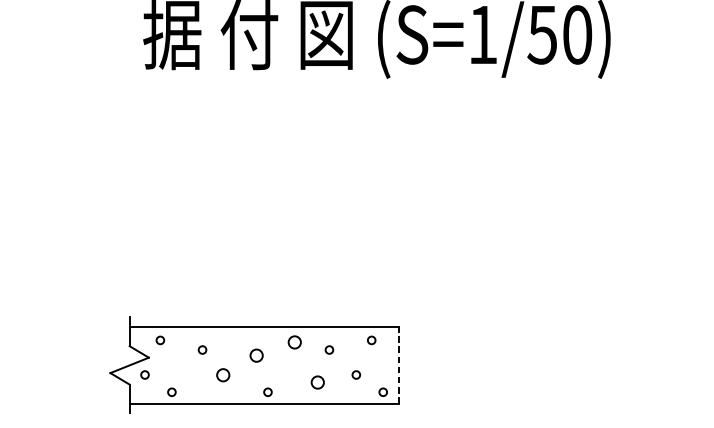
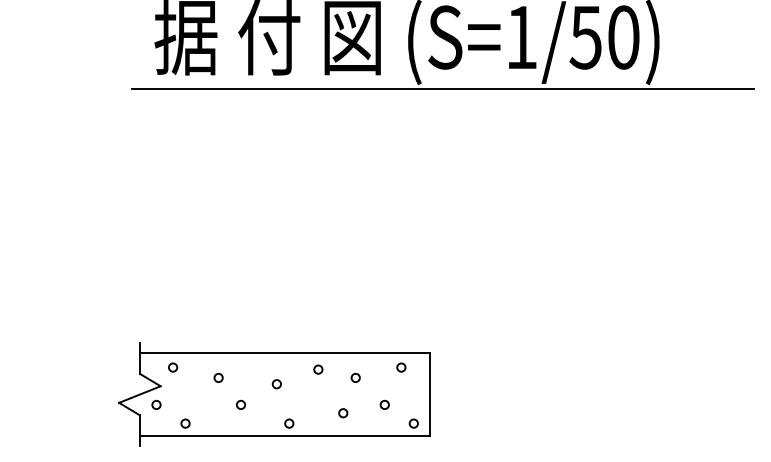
line: (409, 83) -> (442, 89), added
circle: (294, 342) -> (318, 369), size x0.62
circle: (256, 356) -> (276, 384), size x0.62
line: (398, 365) -> (430, 394), dashed -> solid
circle: (222, 374) -> (240, 404), size x0.62
circle: (318, 382) -> (343, 413), size x0.62

